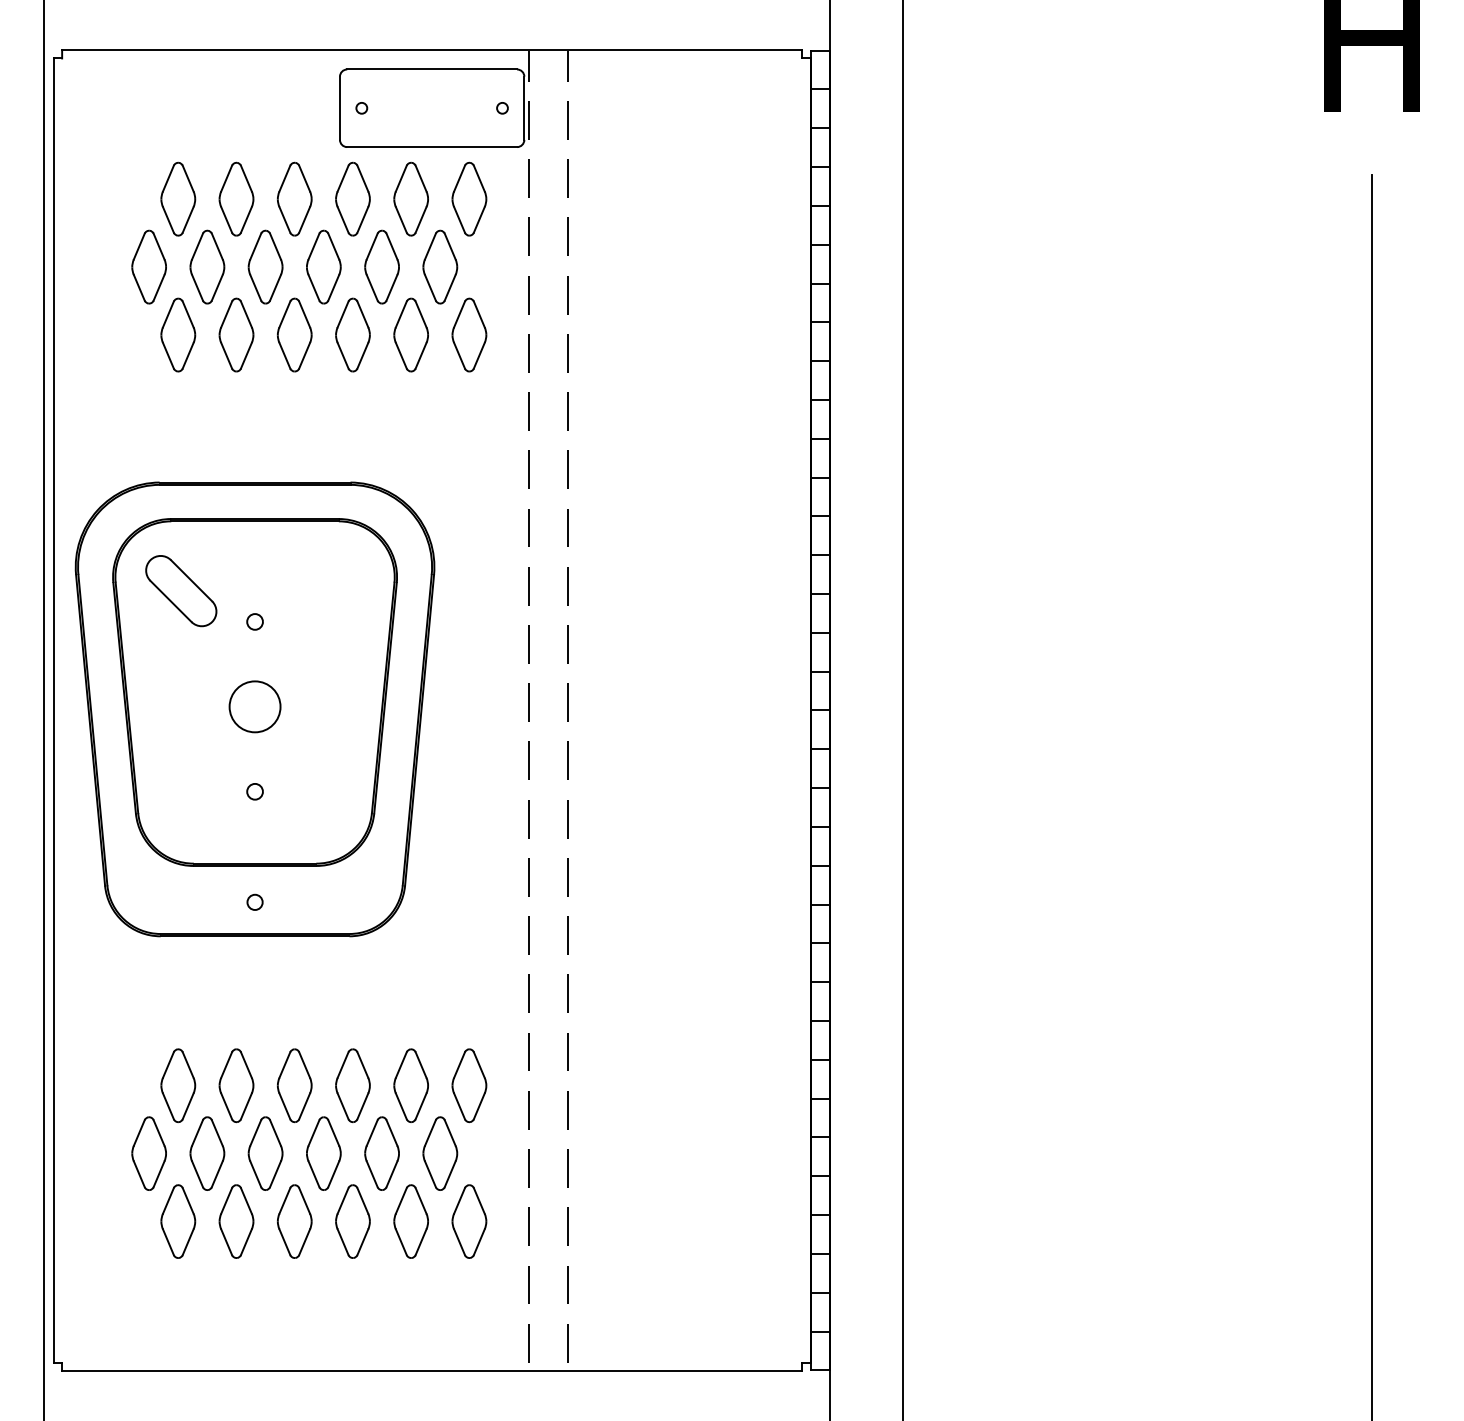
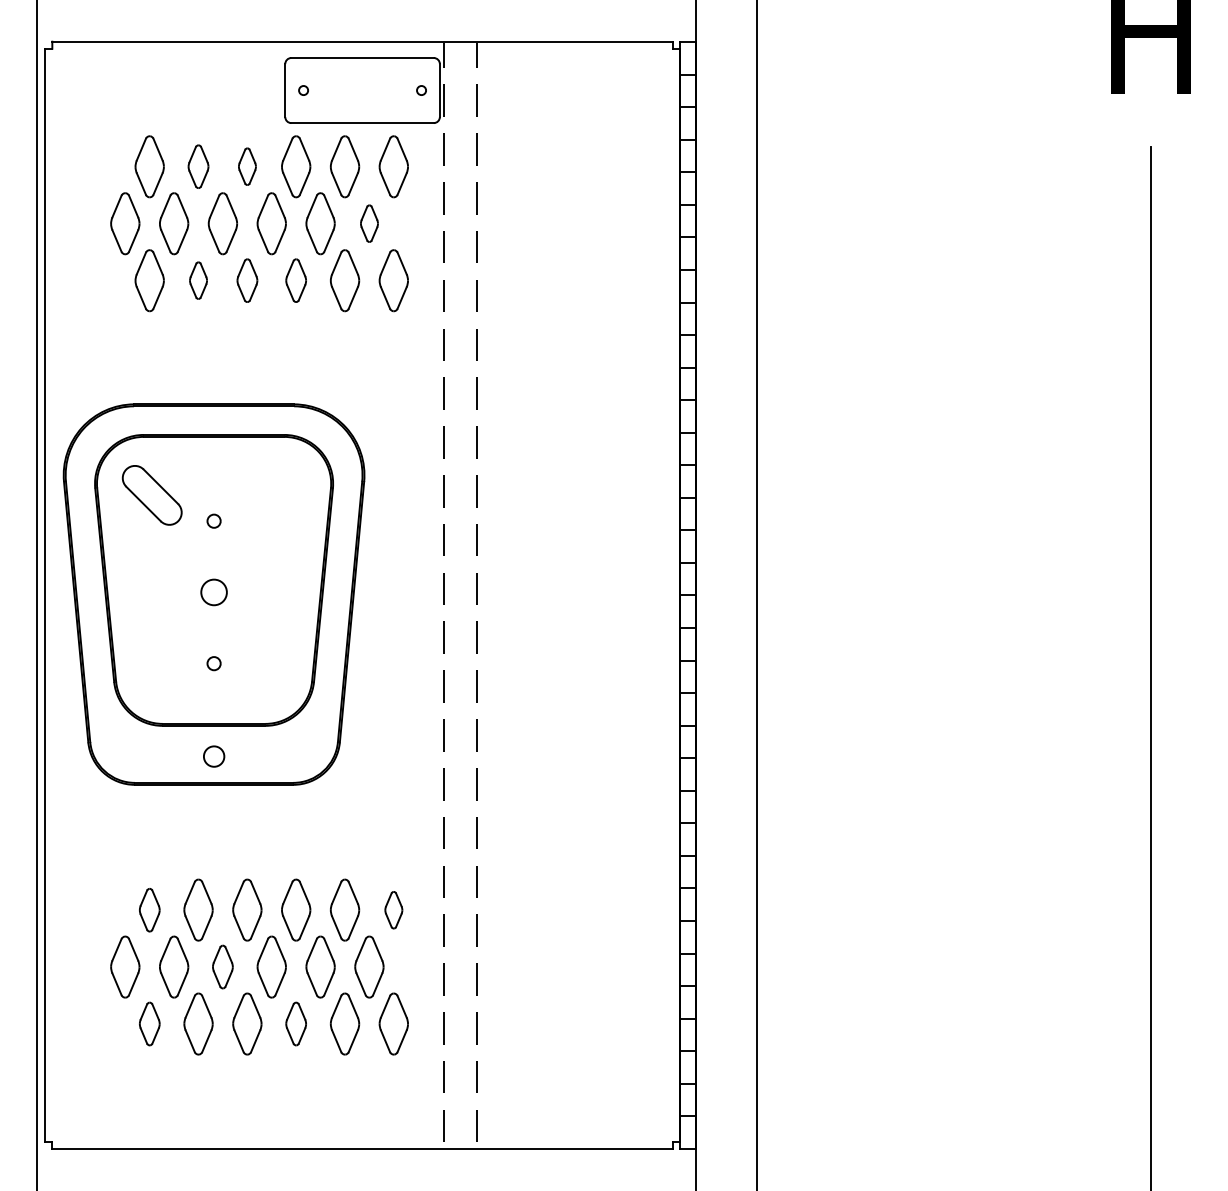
part: (236, 198) -> (198, 166), size x0.7
part: (294, 198) -> (247, 166), size x0.6
part: (440, 266) -> (369, 223), size x0.6
part: (236, 334) -> (198, 280), size x0.6
part: (294, 334) -> (247, 280), size x0.7
part: (352, 334) -> (295, 280), size x0.7
circle: (254, 706) -> (213, 592), size x0.6
circle: (254, 901) -> (213, 755), size x1.6
part: (178, 1085) -> (149, 909), size x0.7
part: (469, 1085) -> (393, 909), size x0.6
part: (265, 1153) -> (222, 966), size x0.7
part: (178, 1221) -> (149, 1023), size x0.7
part: (352, 1221) -> (295, 1023), size x0.7

